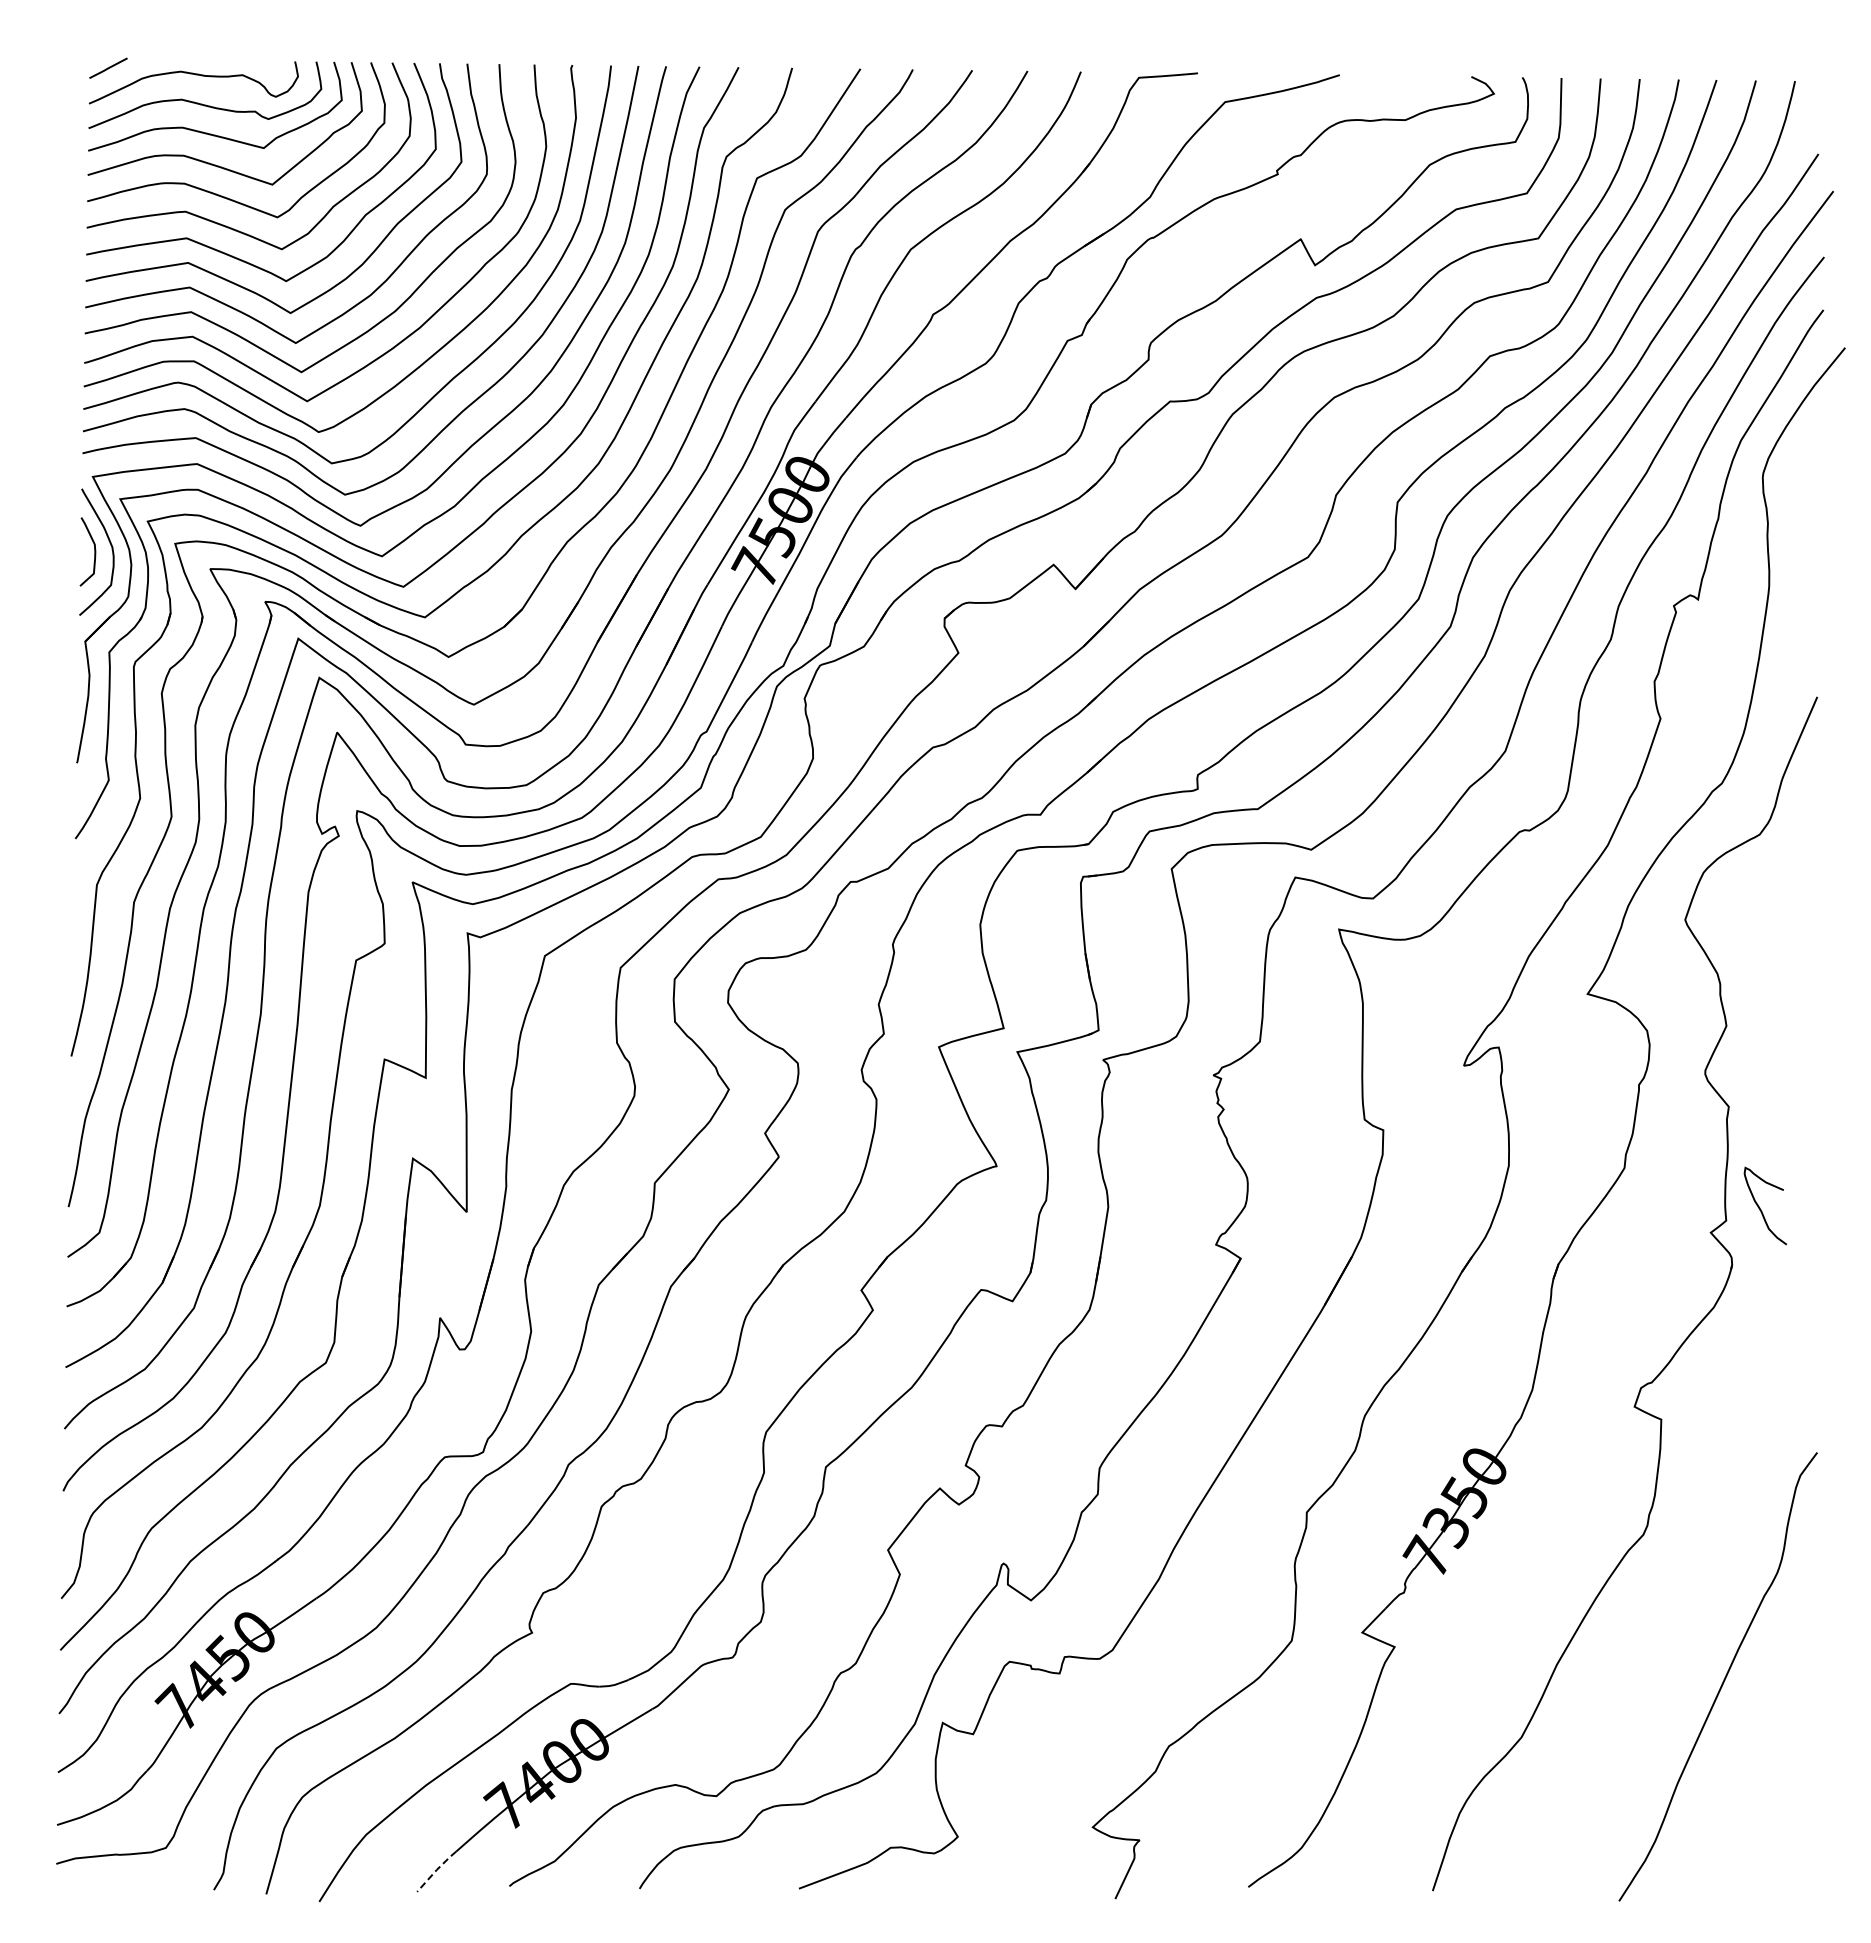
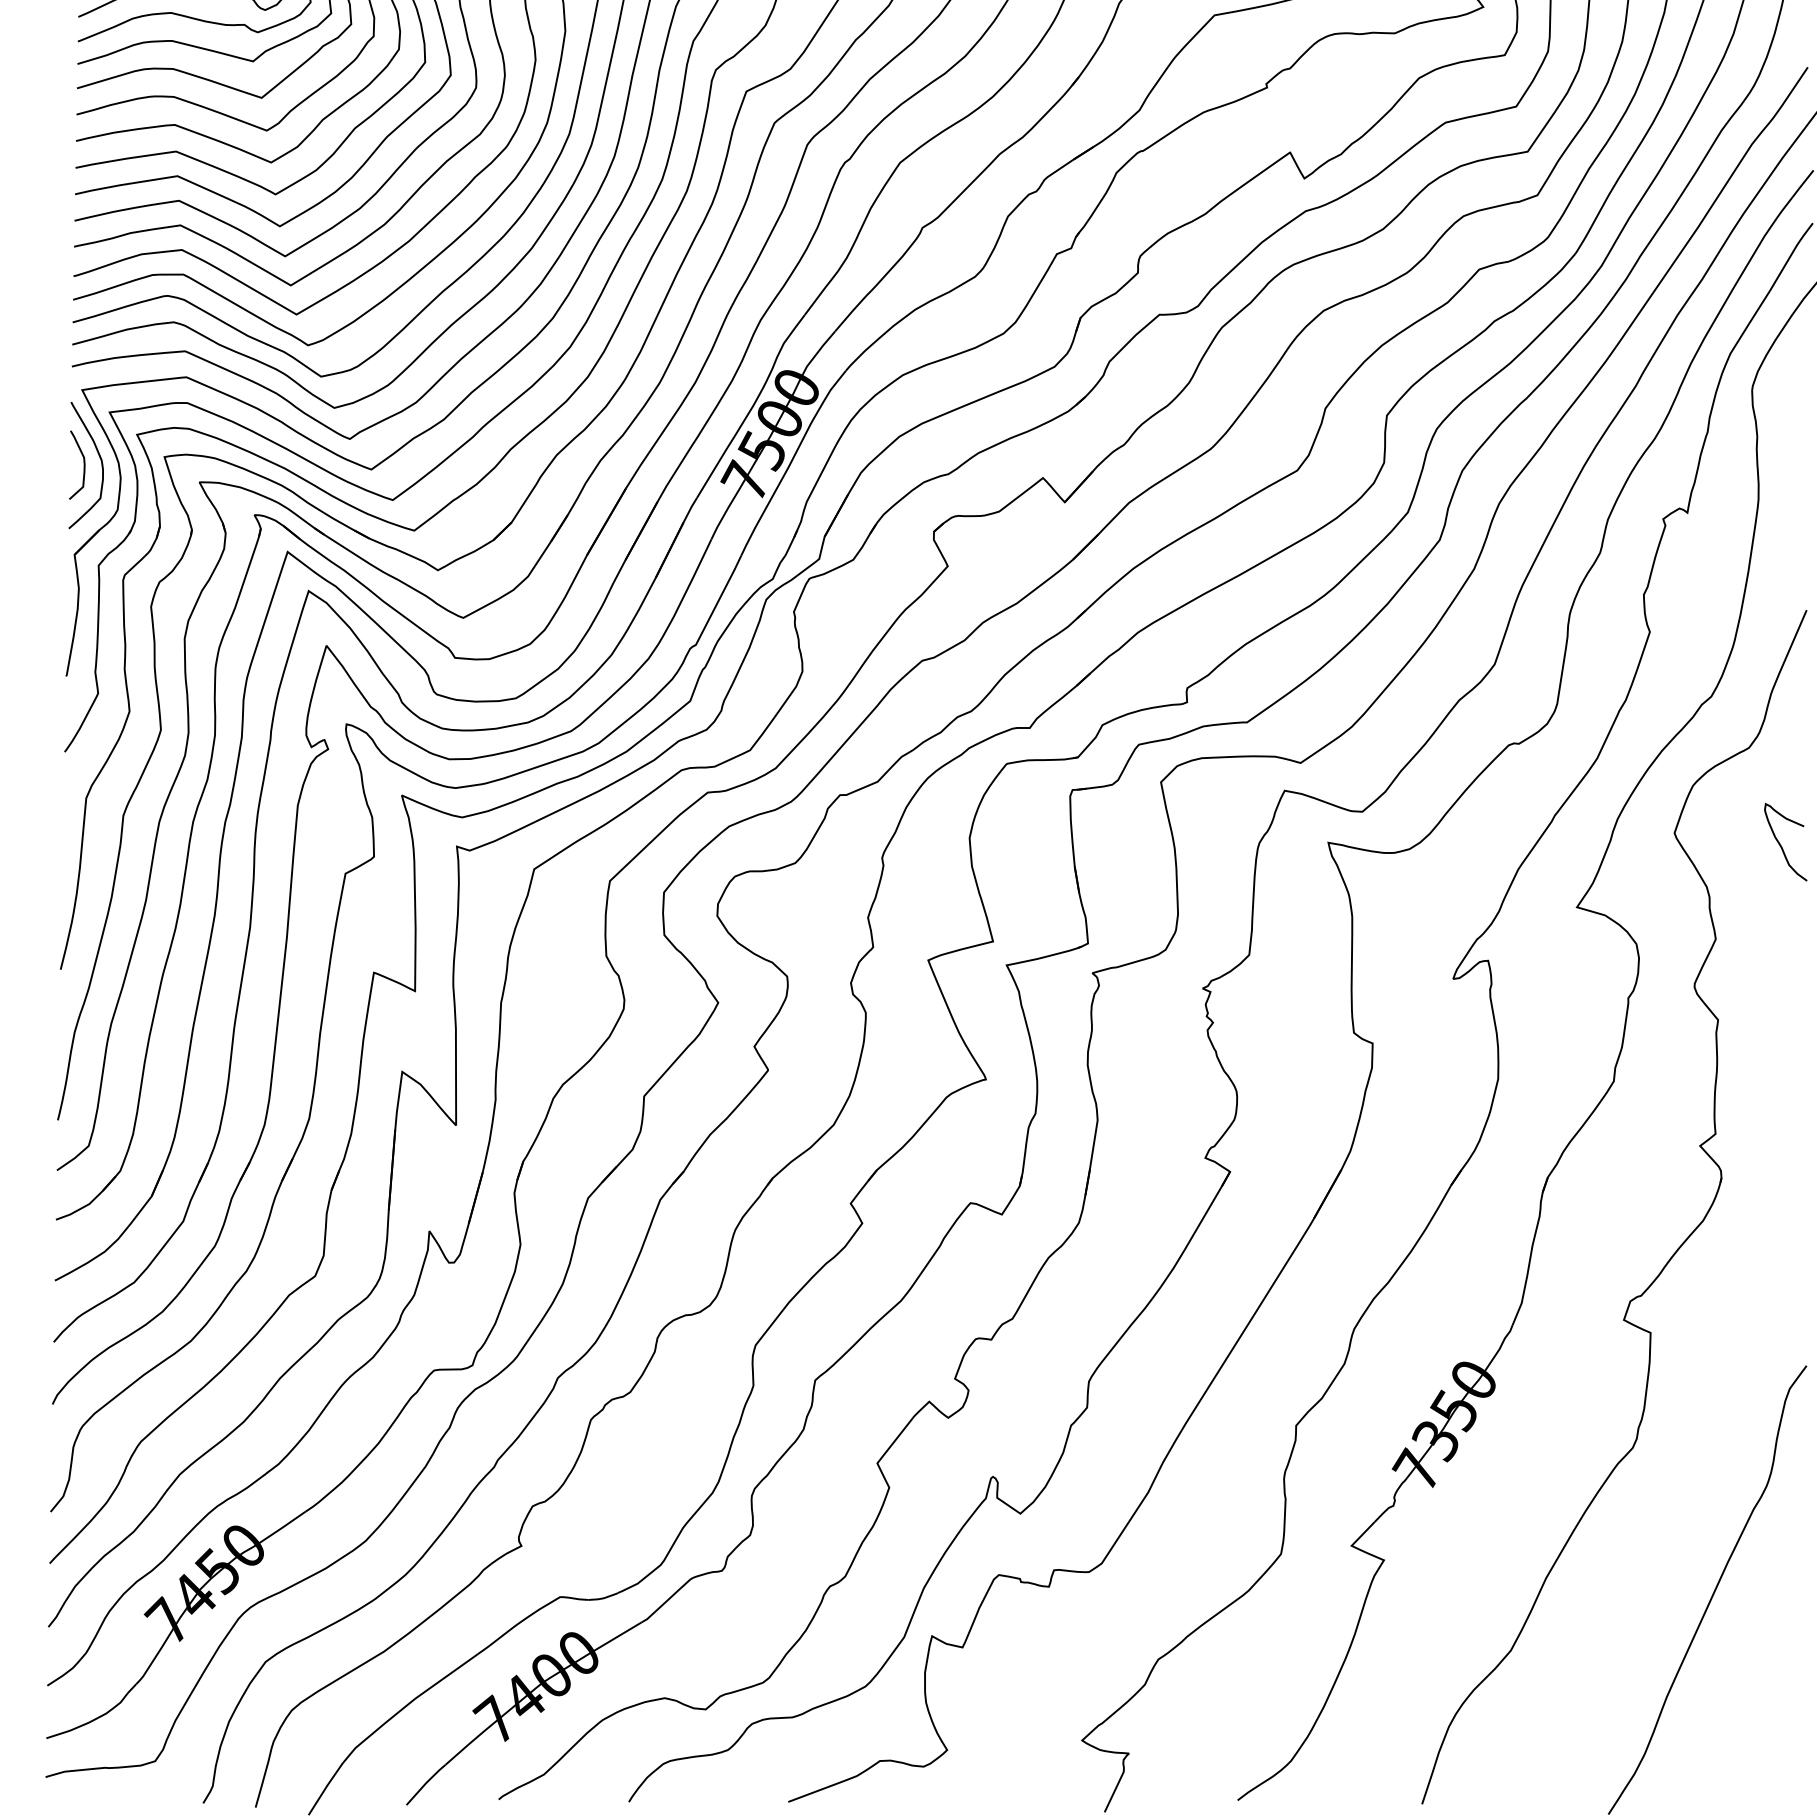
curve: (1760, 1207) -> (1780, 843), moved
line: (436, 1870) -> (425, 1783), dashed -> solid

